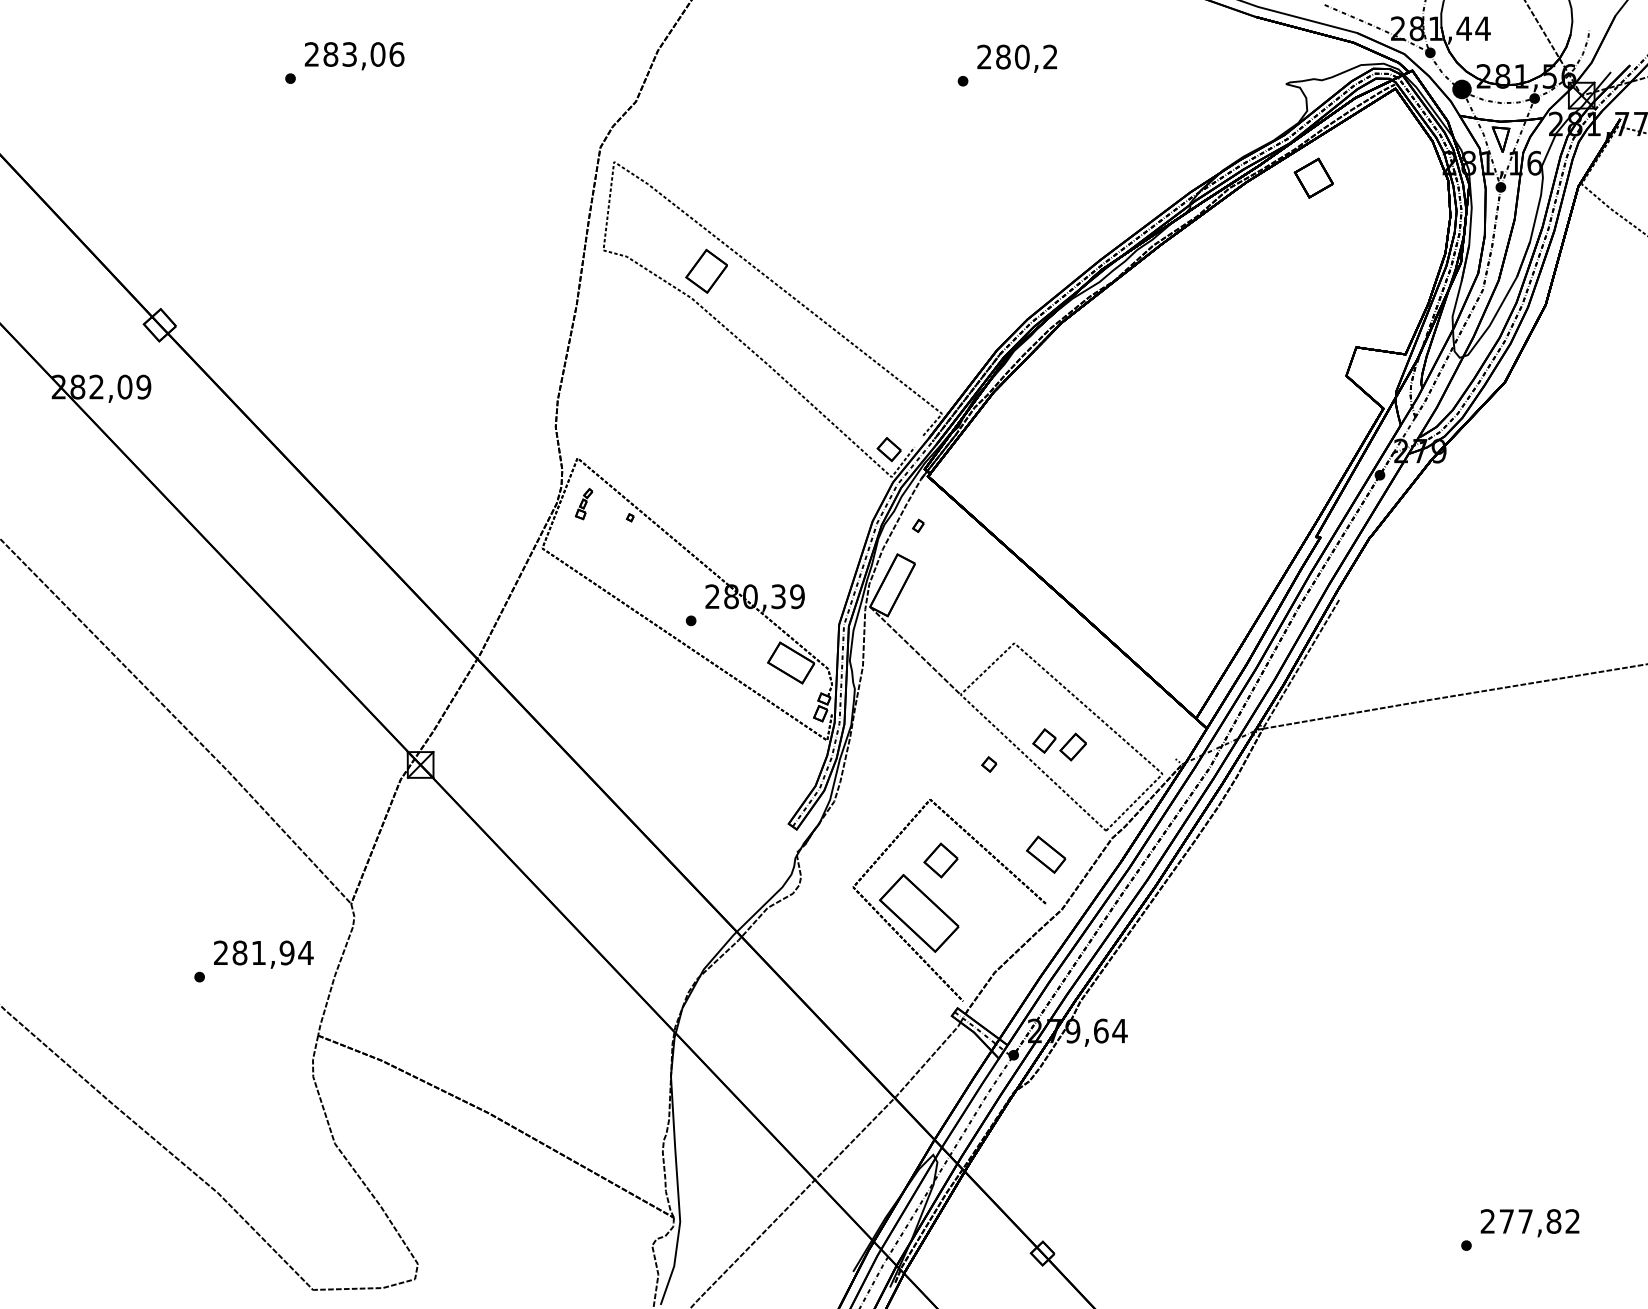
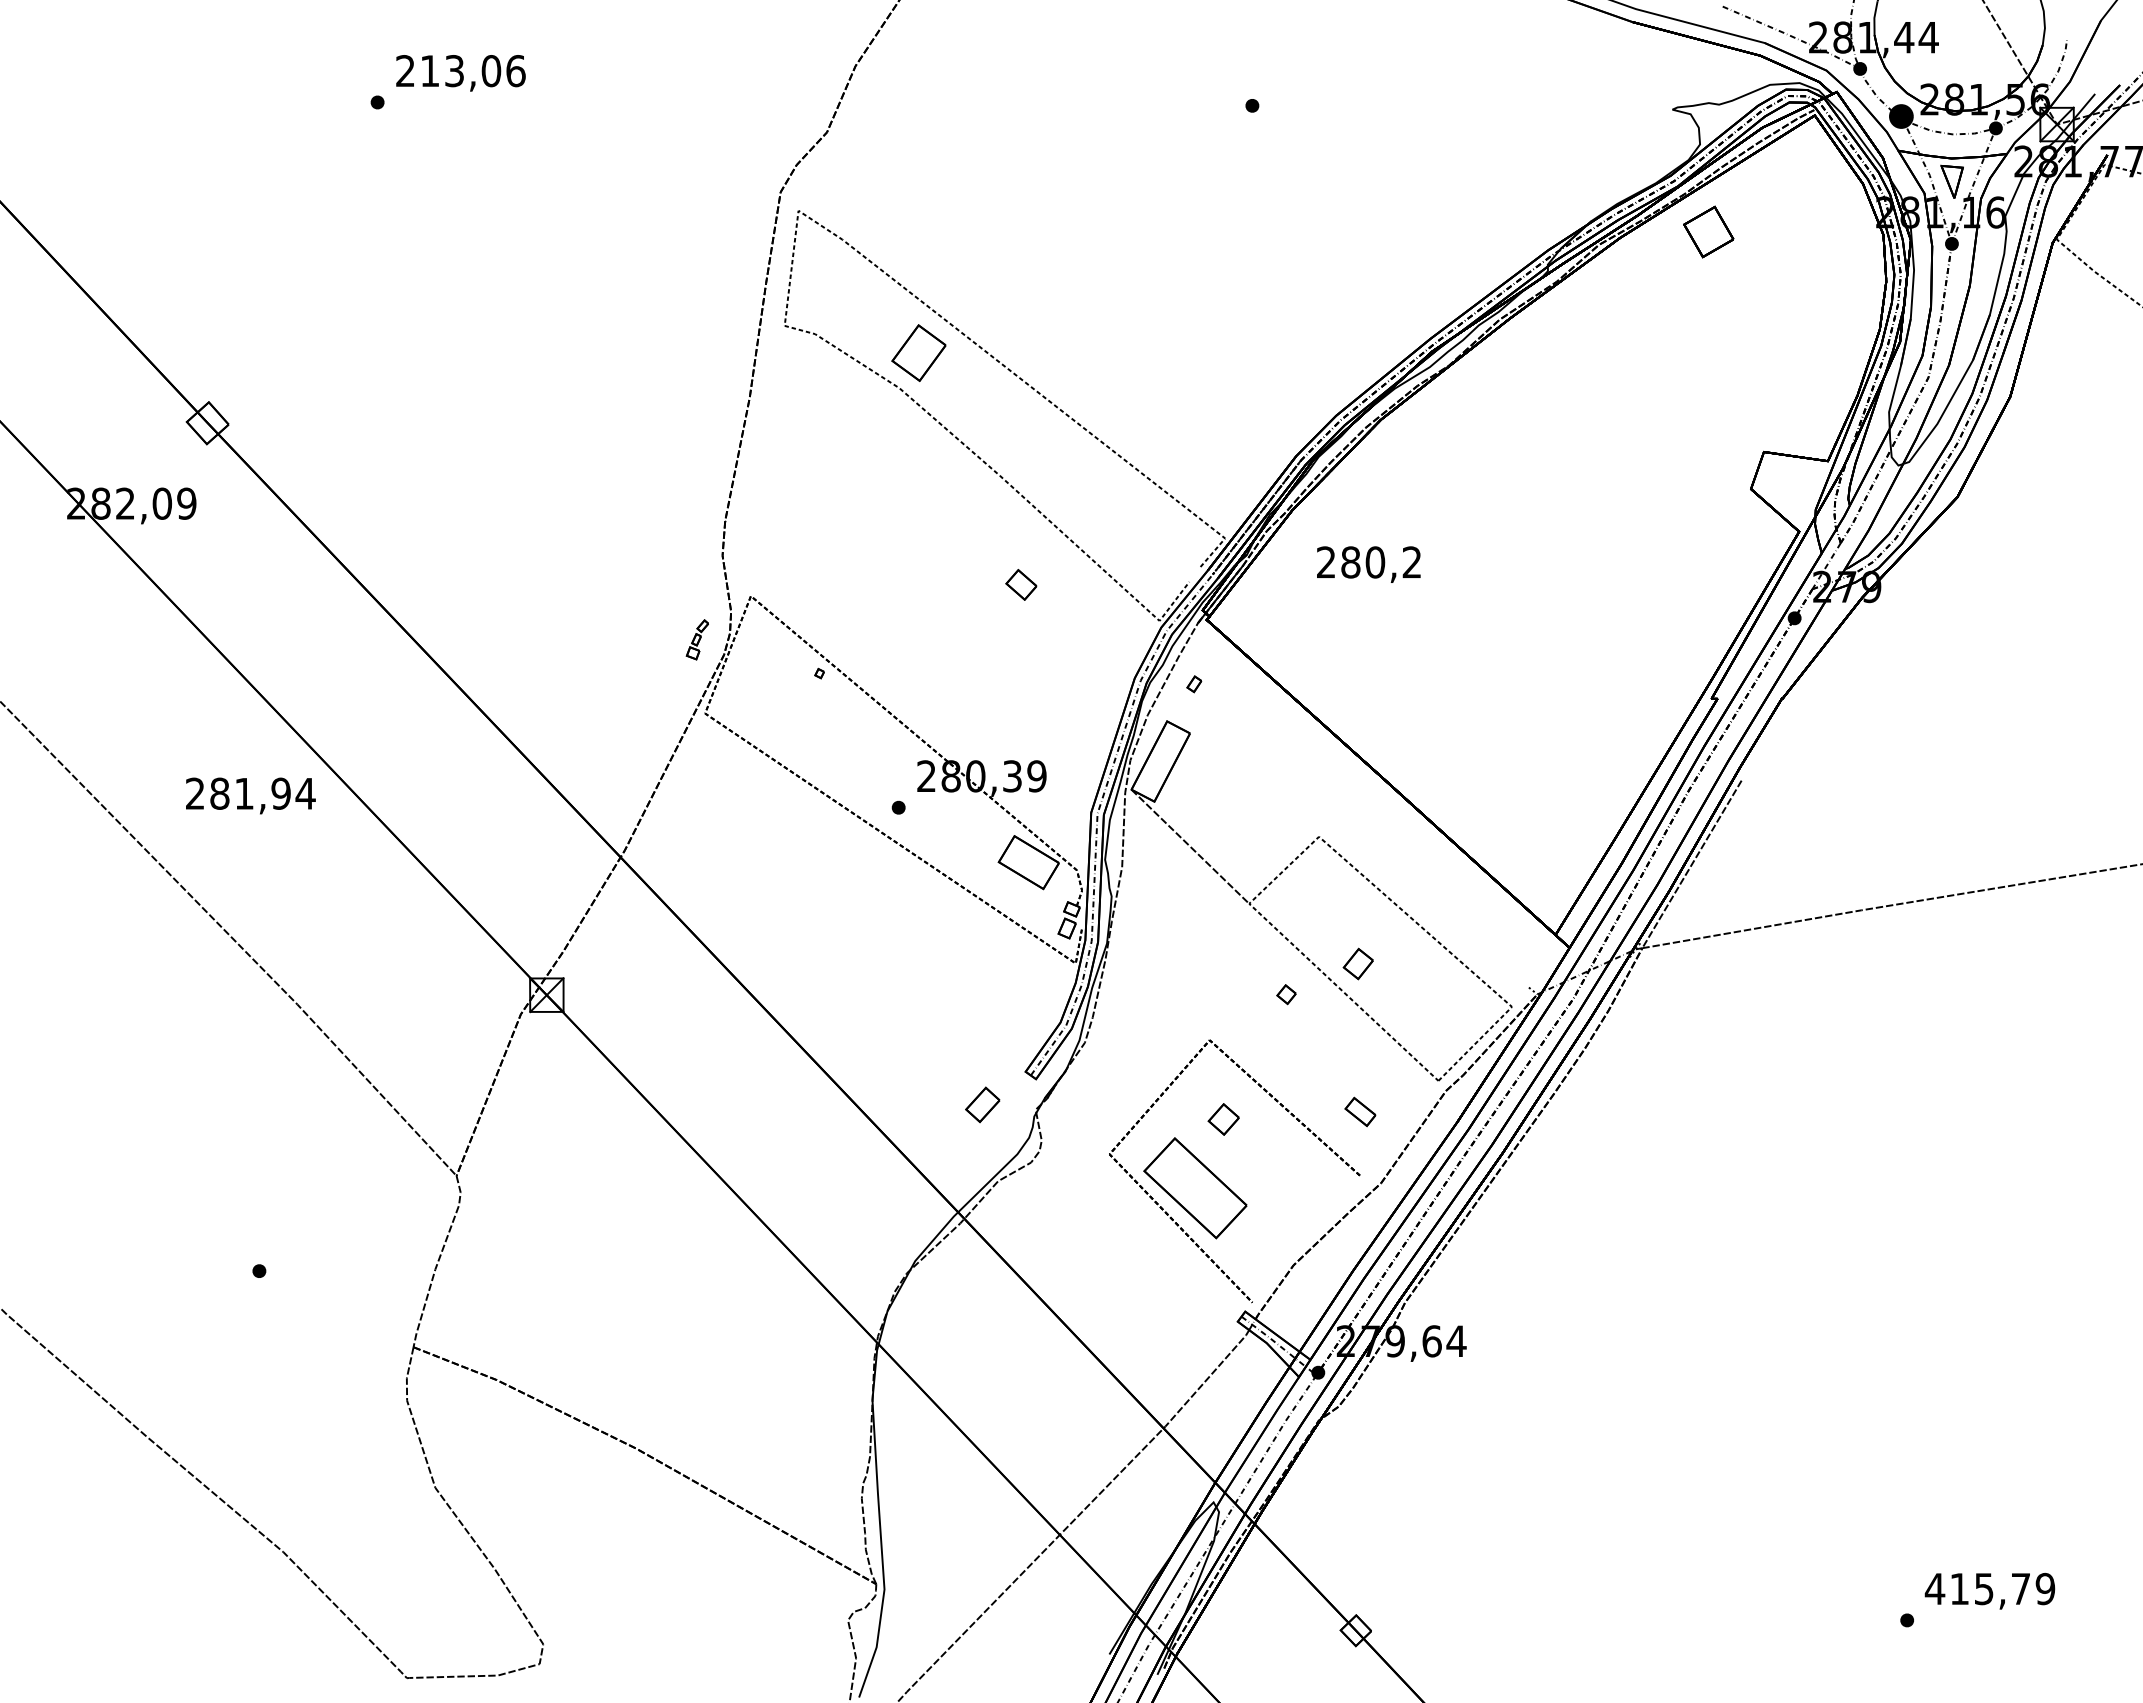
text: (330, 54) -> (429, 71), 283,06 -> 213,06
text: (1016, 58) -> (1368, 564), moved
part: (889, 449) -> (1021, 584), moved
part: (583, 503) -> (696, 639), moved
part: (1073, 746) -> (982, 1104), moved
part: (1046, 854) -> (1360, 1111), size x0.6
part: (940, 860) -> (1223, 1119), size x0.7
text: (263, 954) -> (250, 795), moved
text: (1529, 1221) -> (1989, 1588), 277,82 -> 415,79

